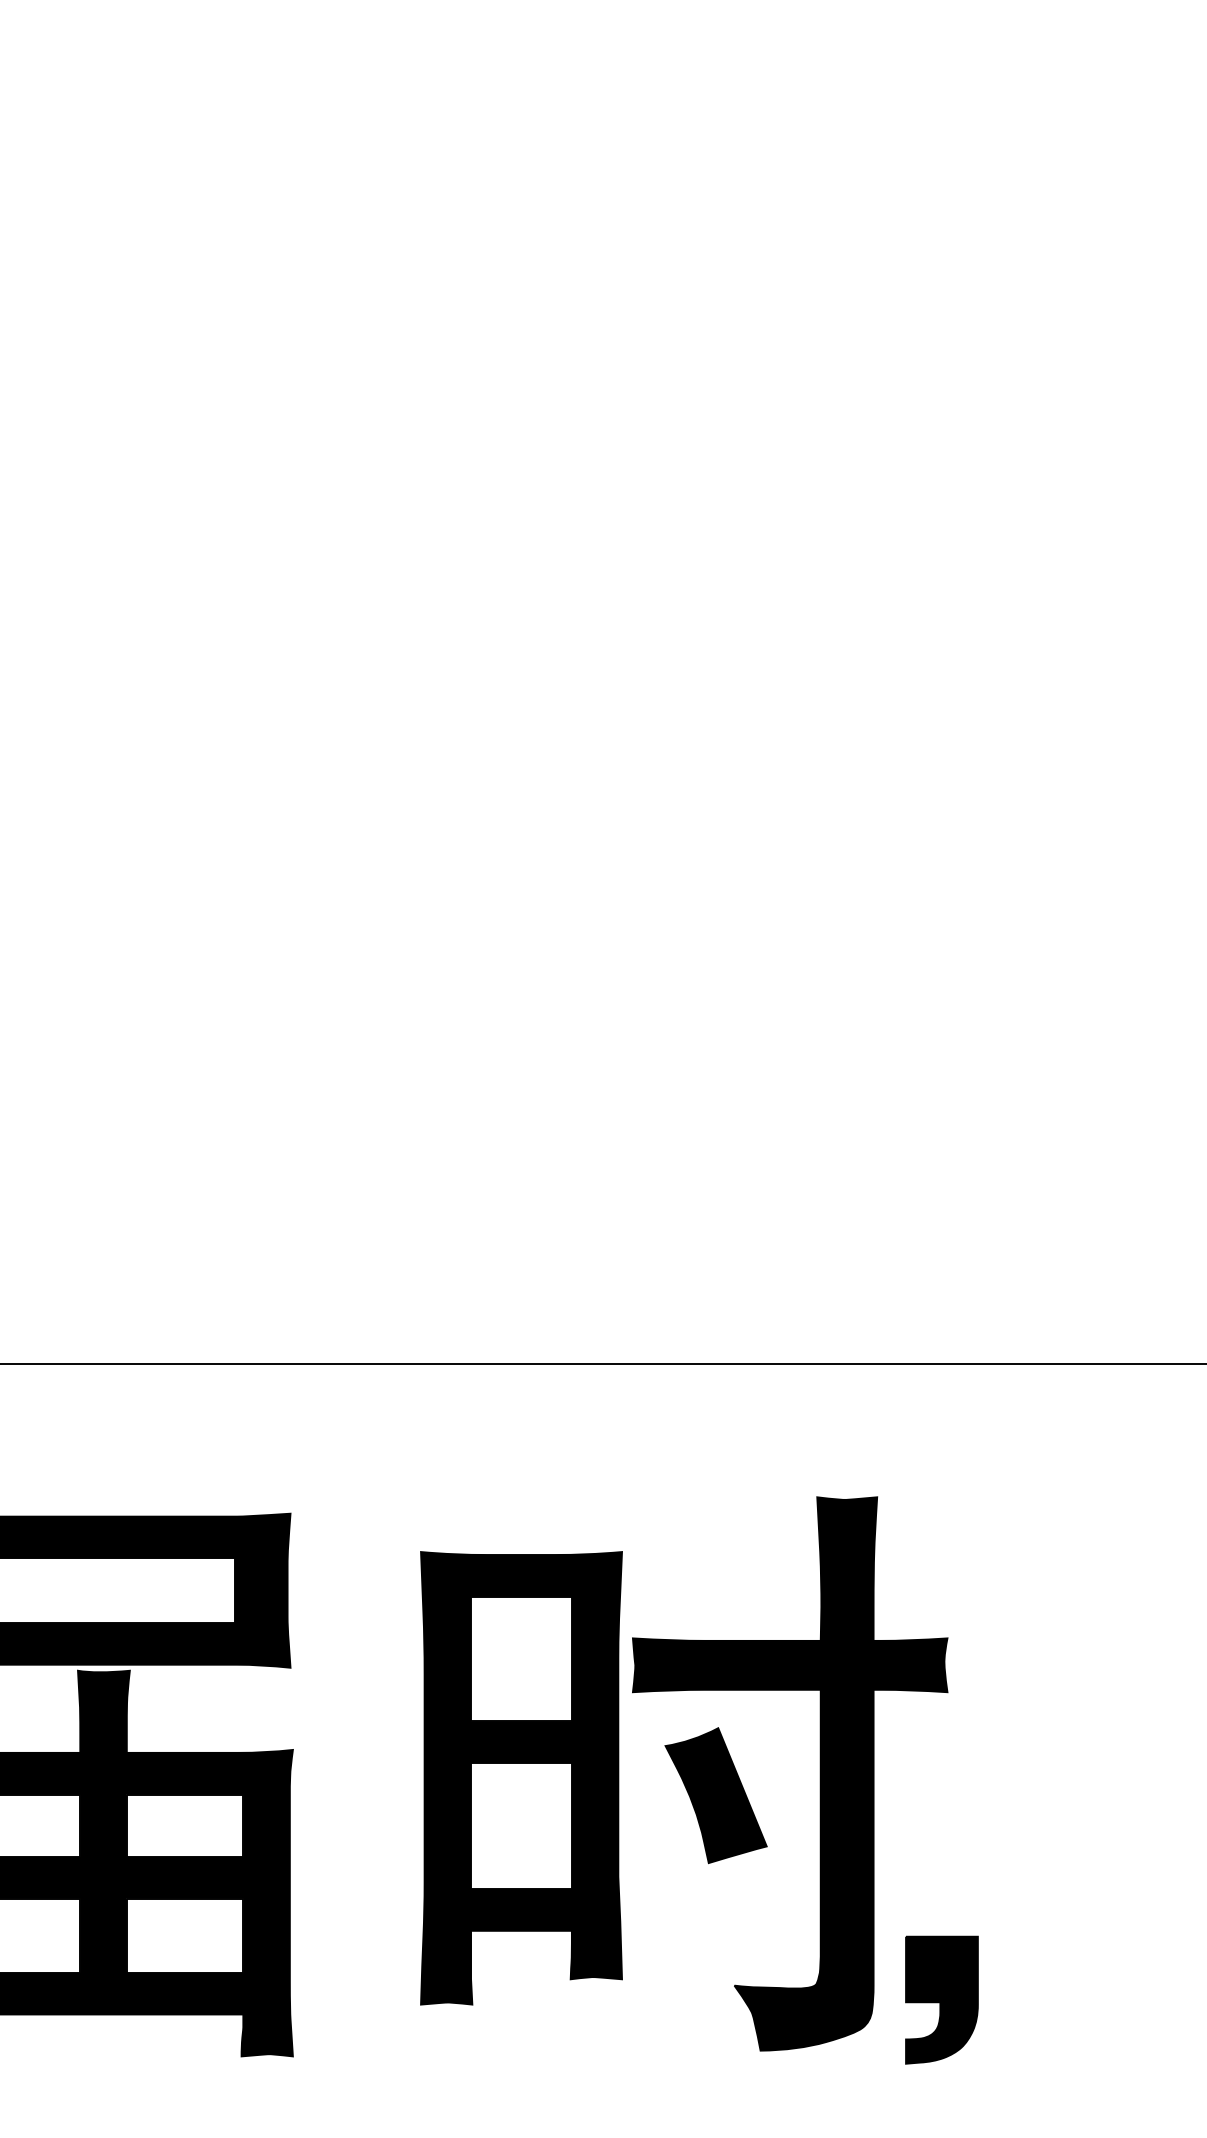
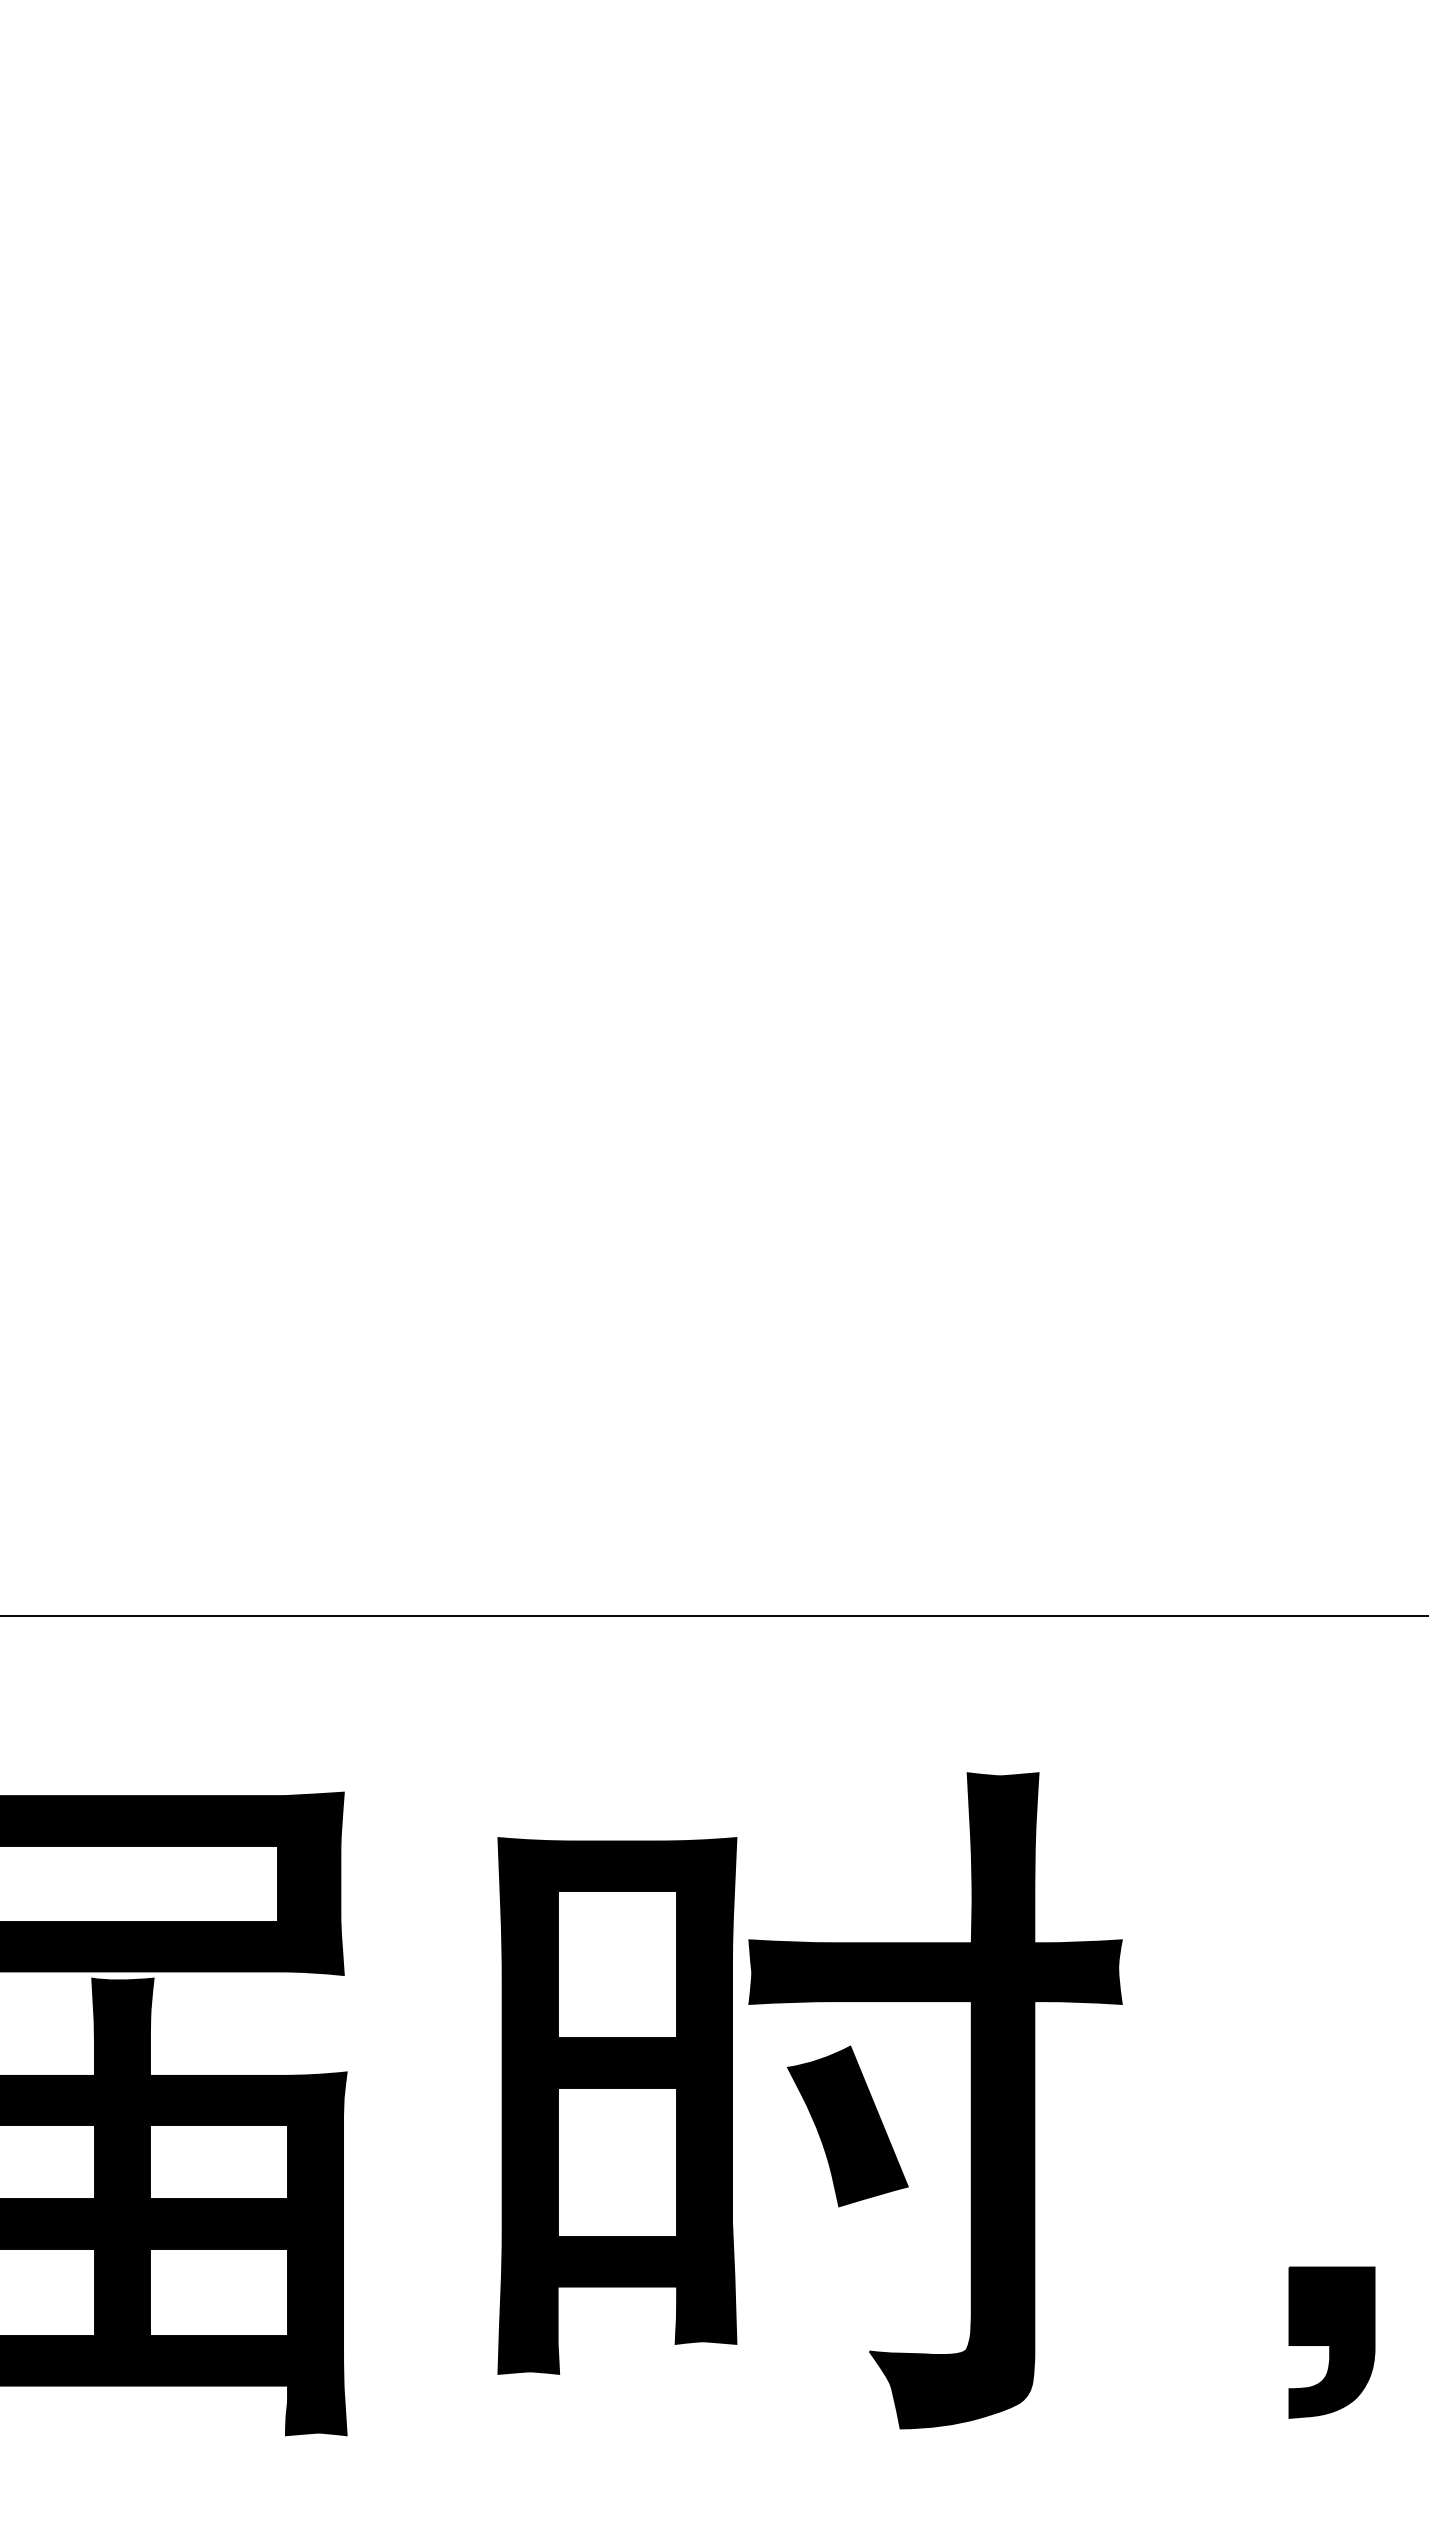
part: (941, 1999) -> (1331, 2341), moved

